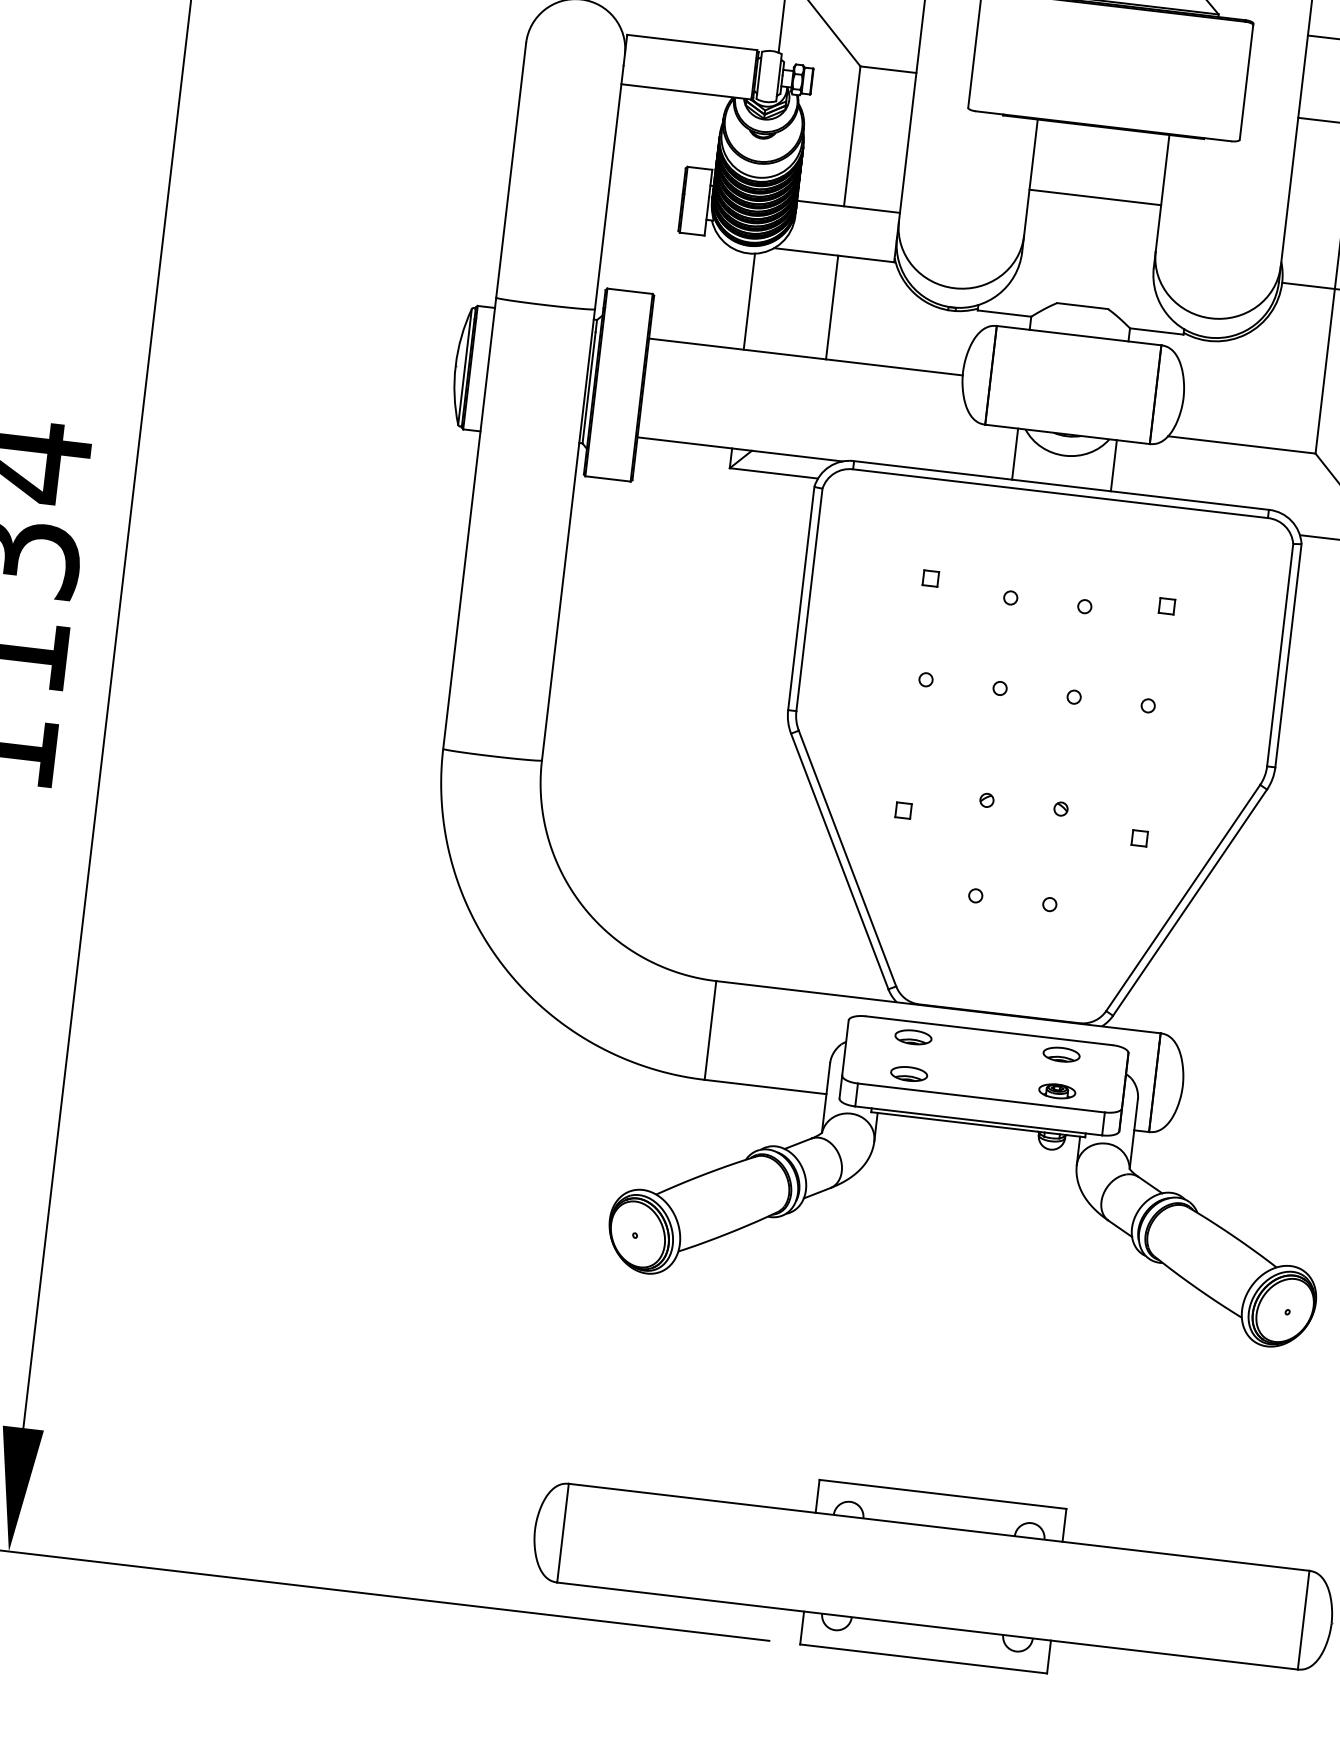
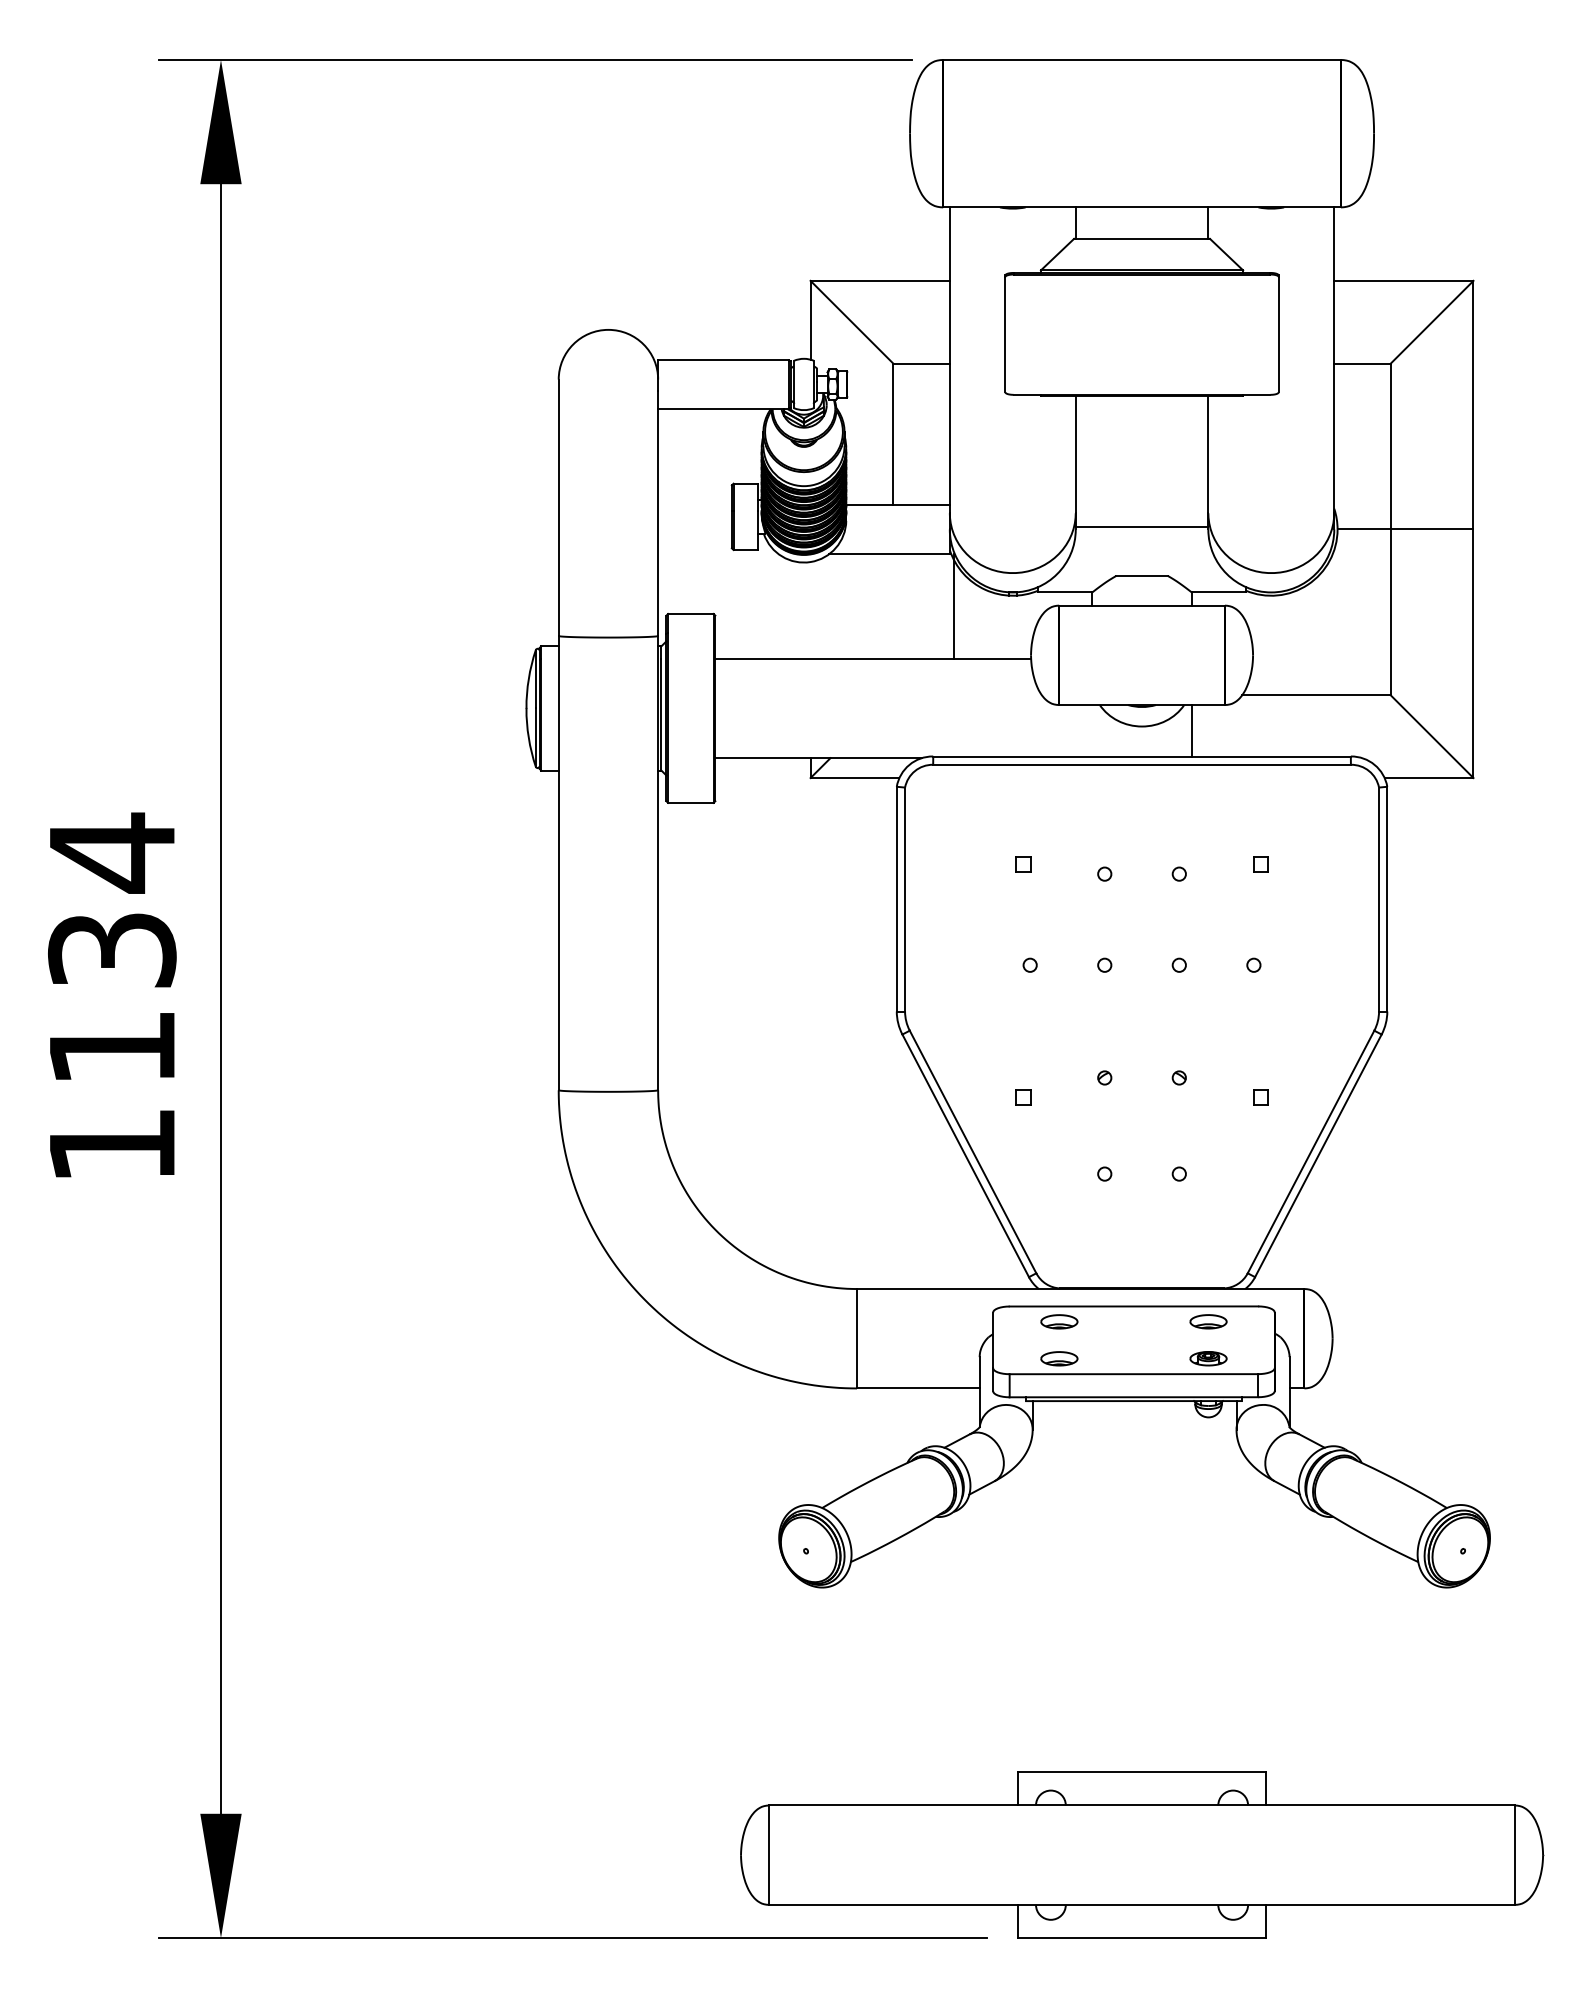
line: (1094, 197) -> (1141, 527), moved
line: (749, 300) -> (810, 609), removed
line: (832, 307) -> (954, 606), moved
line: (1015, 453) -> (1092, 730), removed

